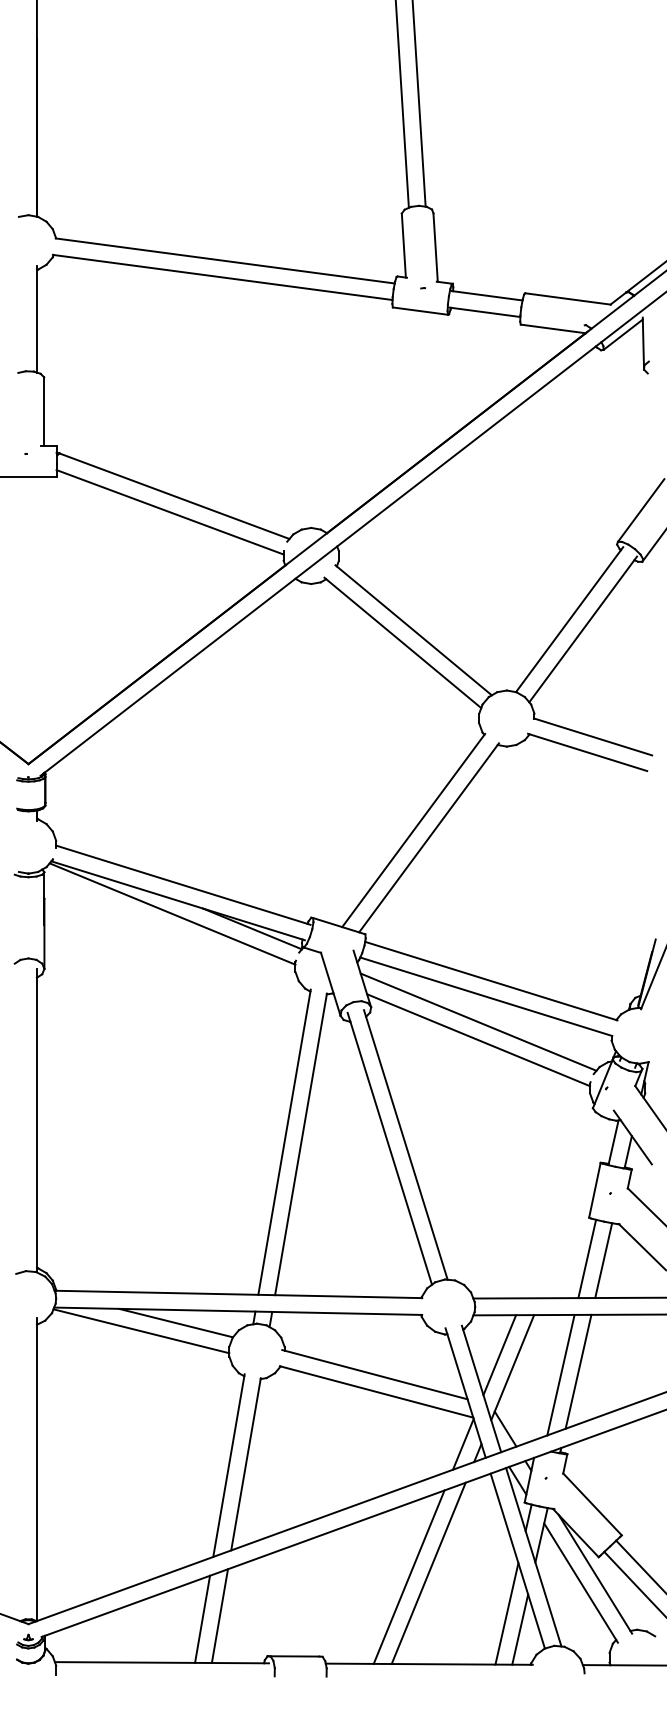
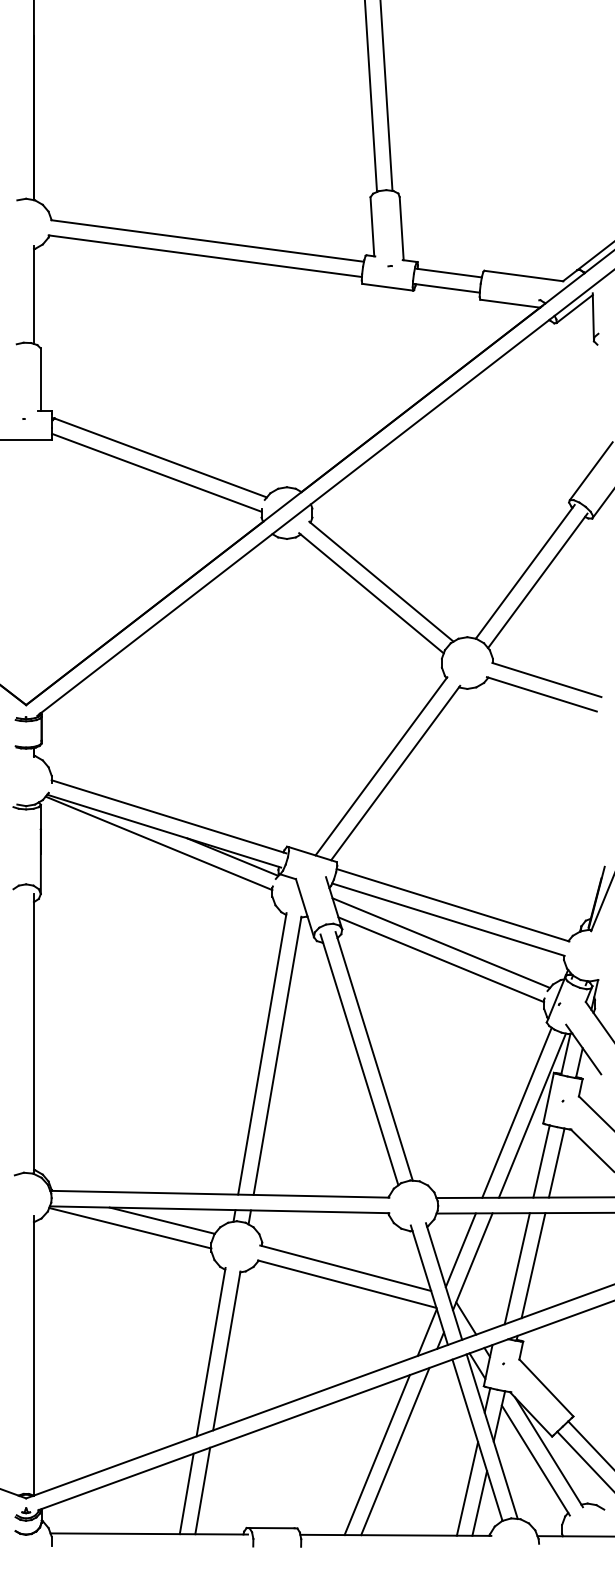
line: (560, 1205) -> (516, 1112), added
line: (577, 1209) -> (532, 1115), added

